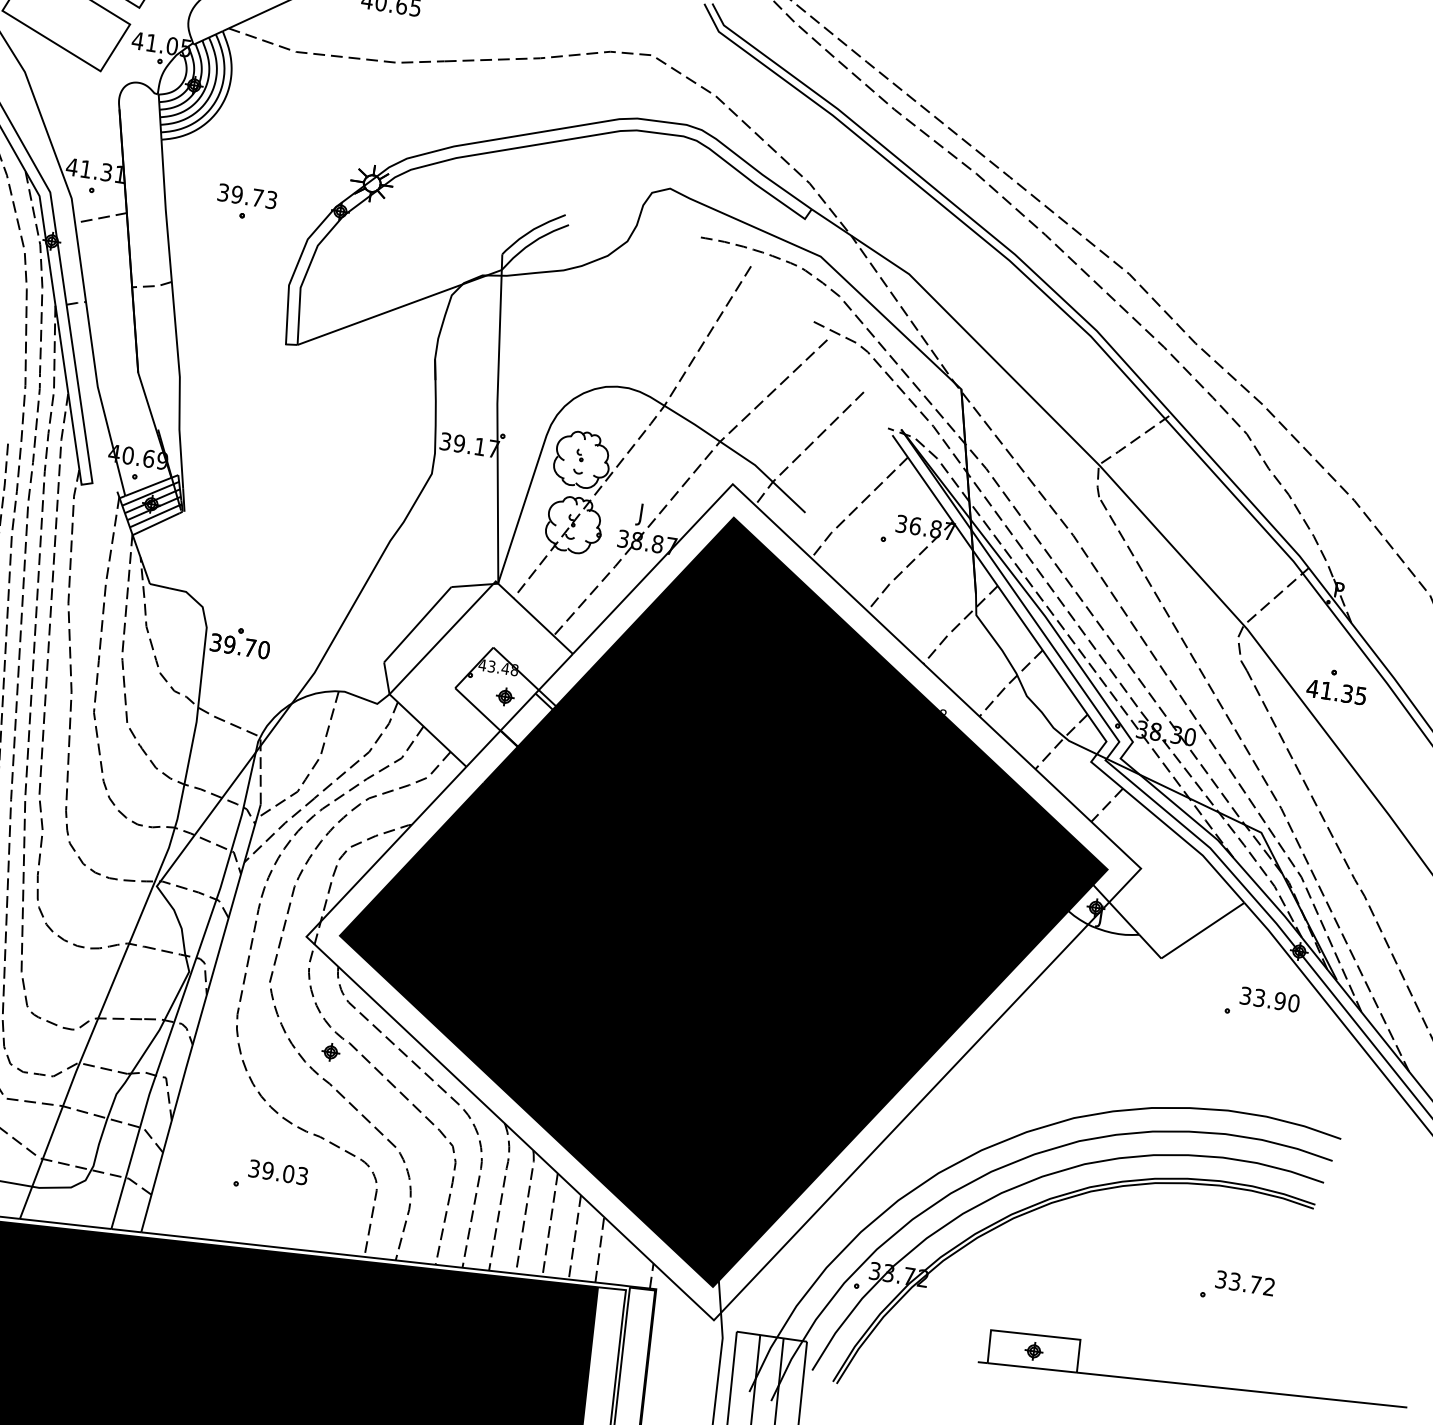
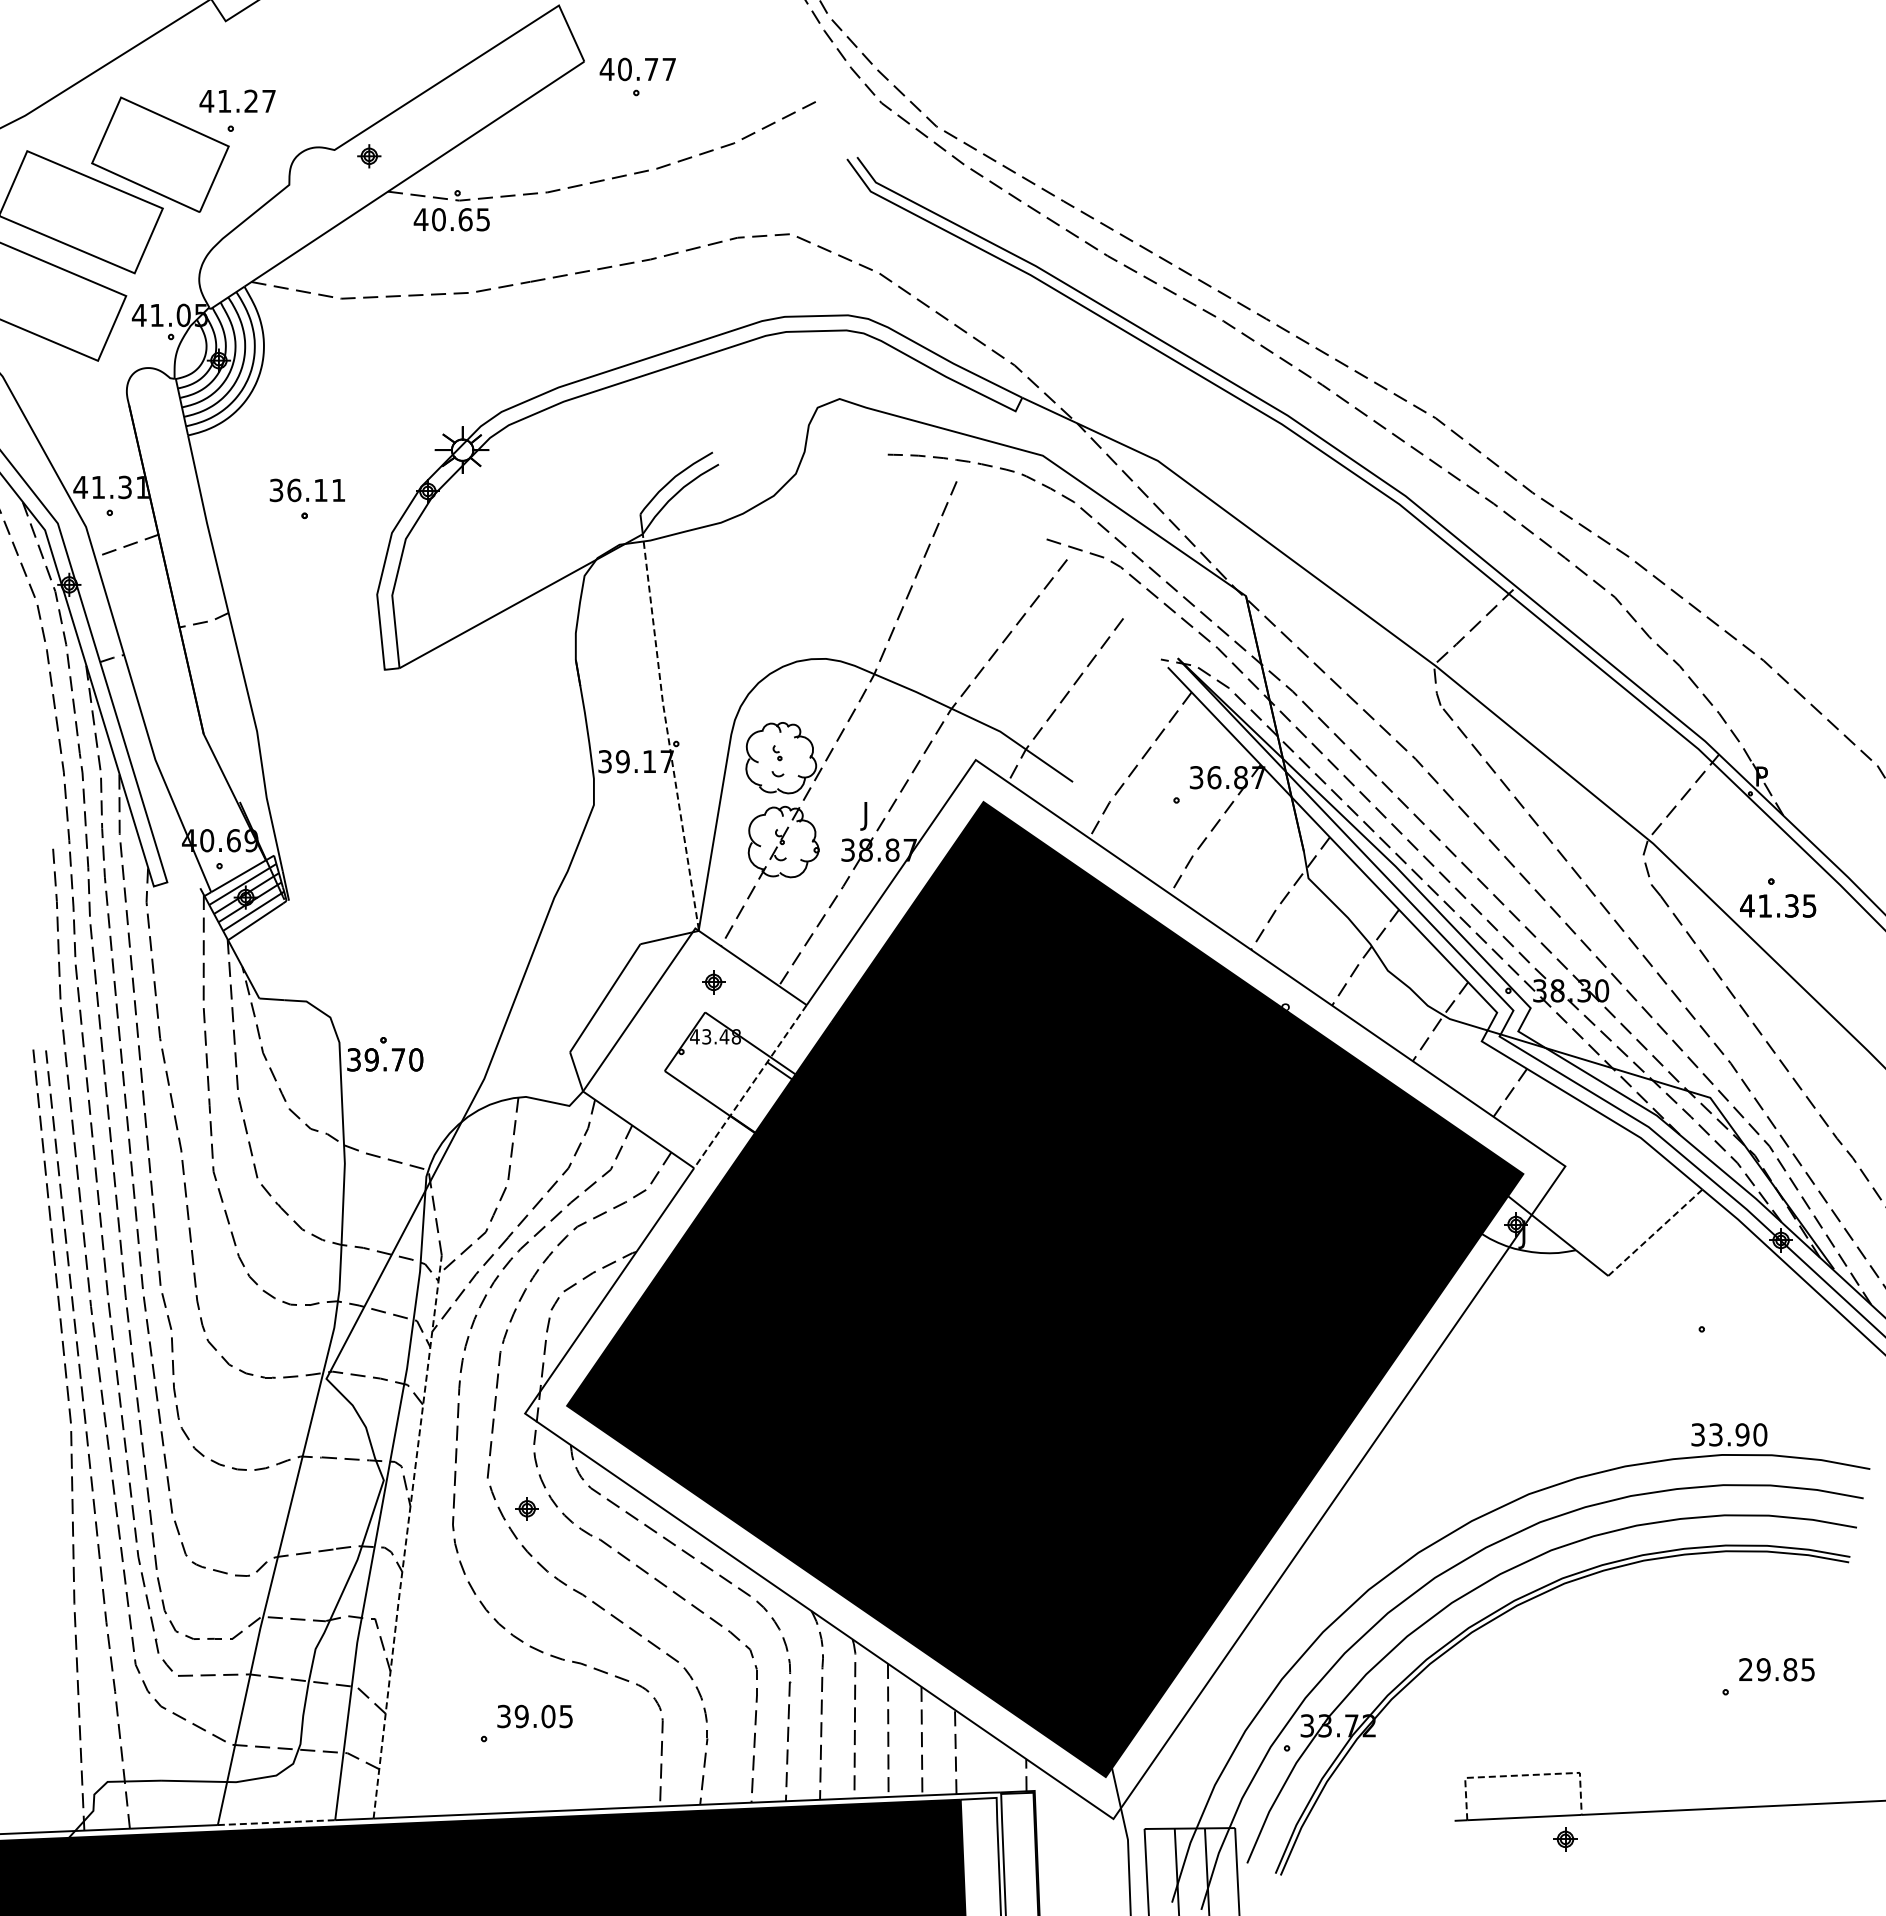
text: (254, 197) -> (316, 490), 39.73 -> 36.11
line: (497, 425) -> (667, 731), solid -> dashed
part: (505, 696) -> (713, 982), moved
line: (519, 711) -> (750, 1087), solid -> dashed
line: (1203, 930) -> (1655, 1232), solid -> dashed
text: (1270, 999) -> (1729, 1434), moved
line: (200, 1018) -> (406, 1537), solid -> dashed
part: (330, 1052) -> (526, 1508), moved
text: (302, 1175) -> (566, 1715), 39.03 -> 39.05
line: (66, 1223) -> (277, 1822), solid -> dashed
text: (1244, 1283) -> (1776, 1669), 33.72 -> 29.85
line: (1036, 1335) -> (1523, 1775), solid -> dashed
part: (1034, 1351) -> (1565, 1839), moved

